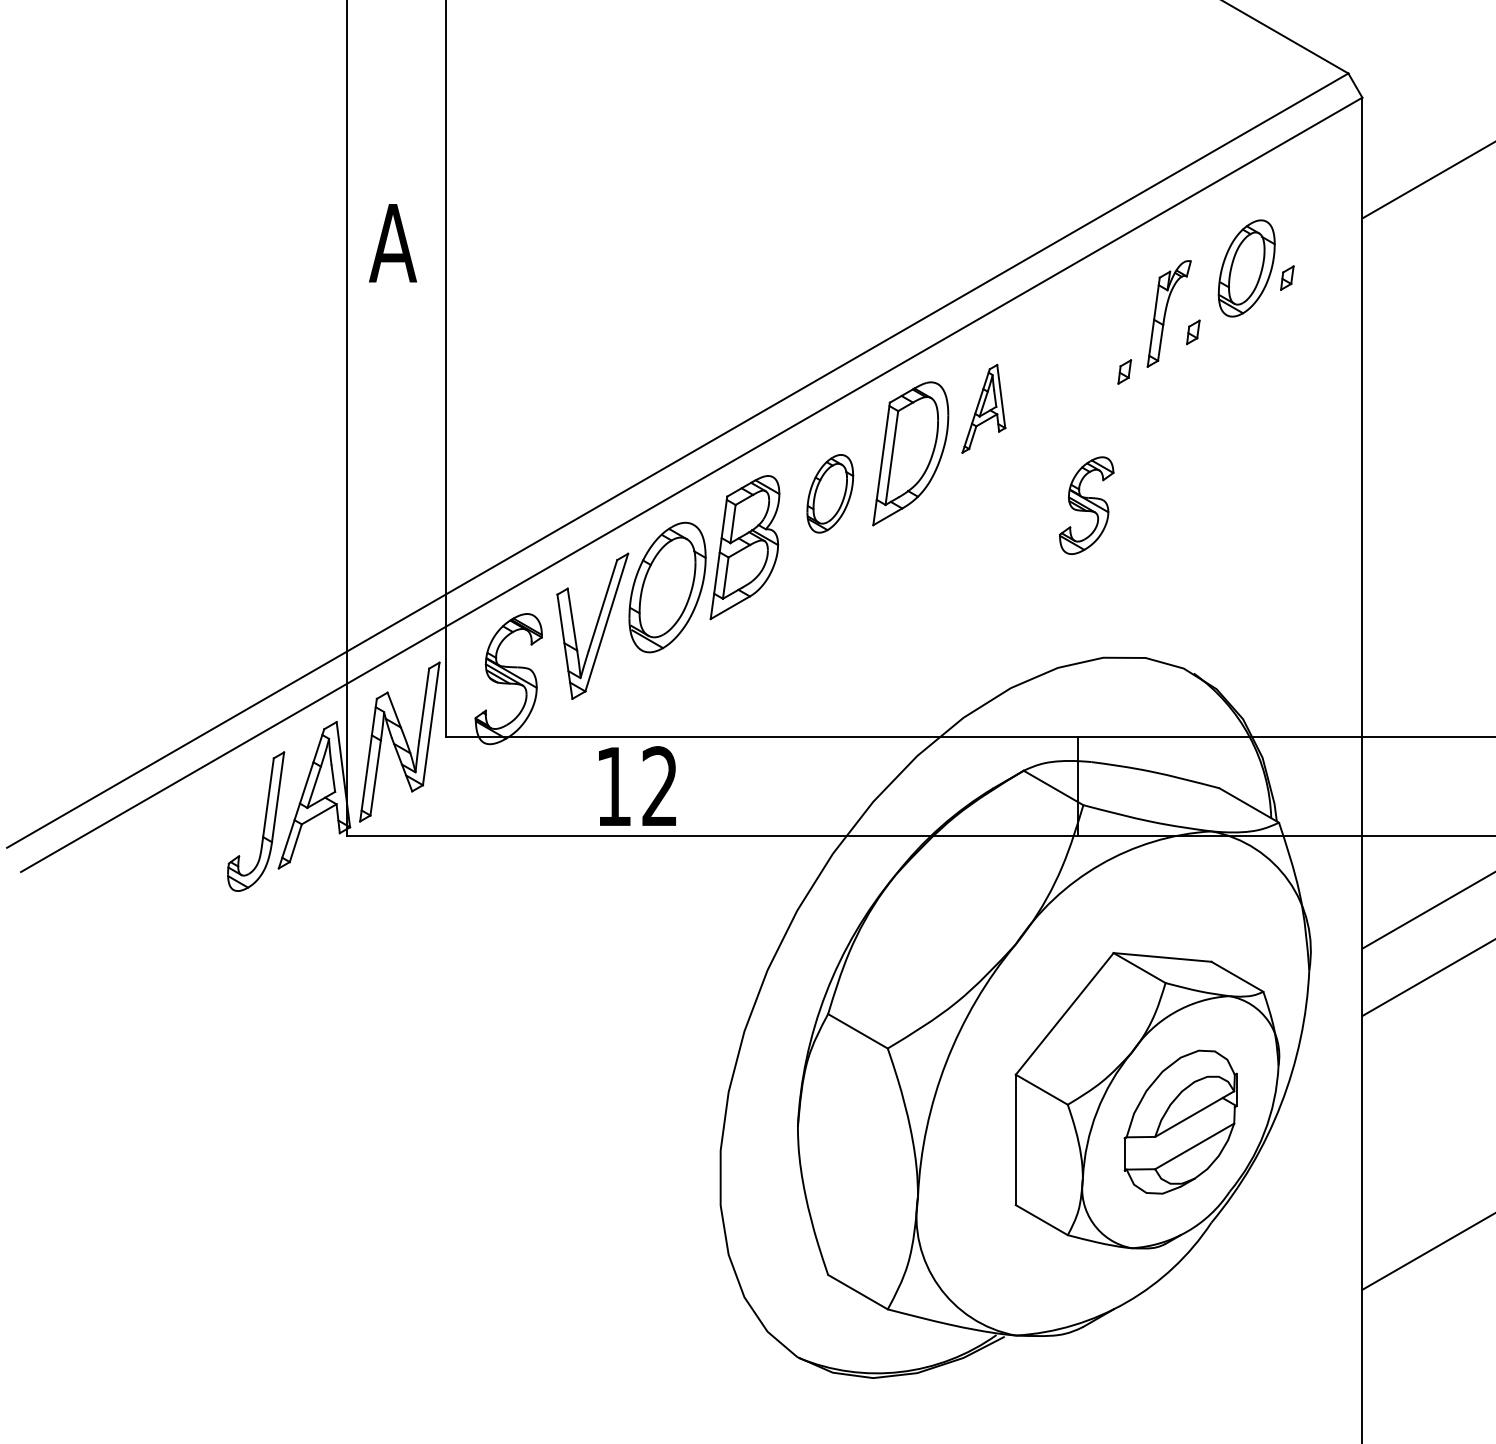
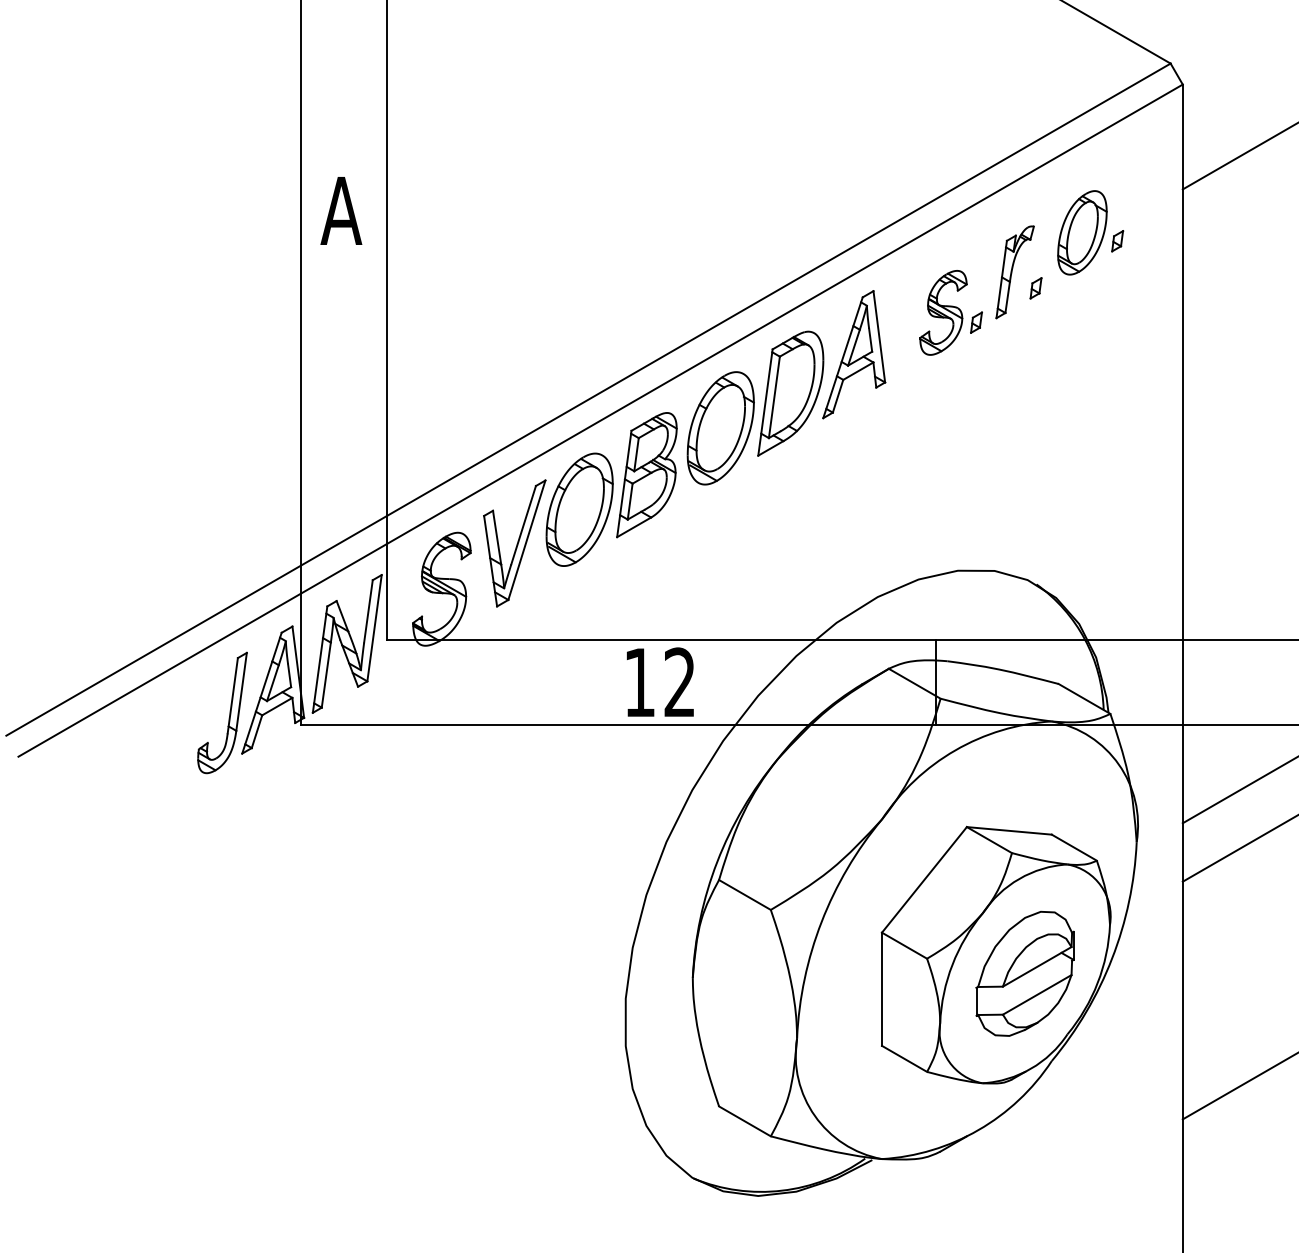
part: (983, 408) -> (853, 354), size x1.67
part: (830, 493) -> (721, 428), size x1.67
part: (1086, 505) -> (943, 312), moved
text: (637, 785) -> (660, 681), moved

